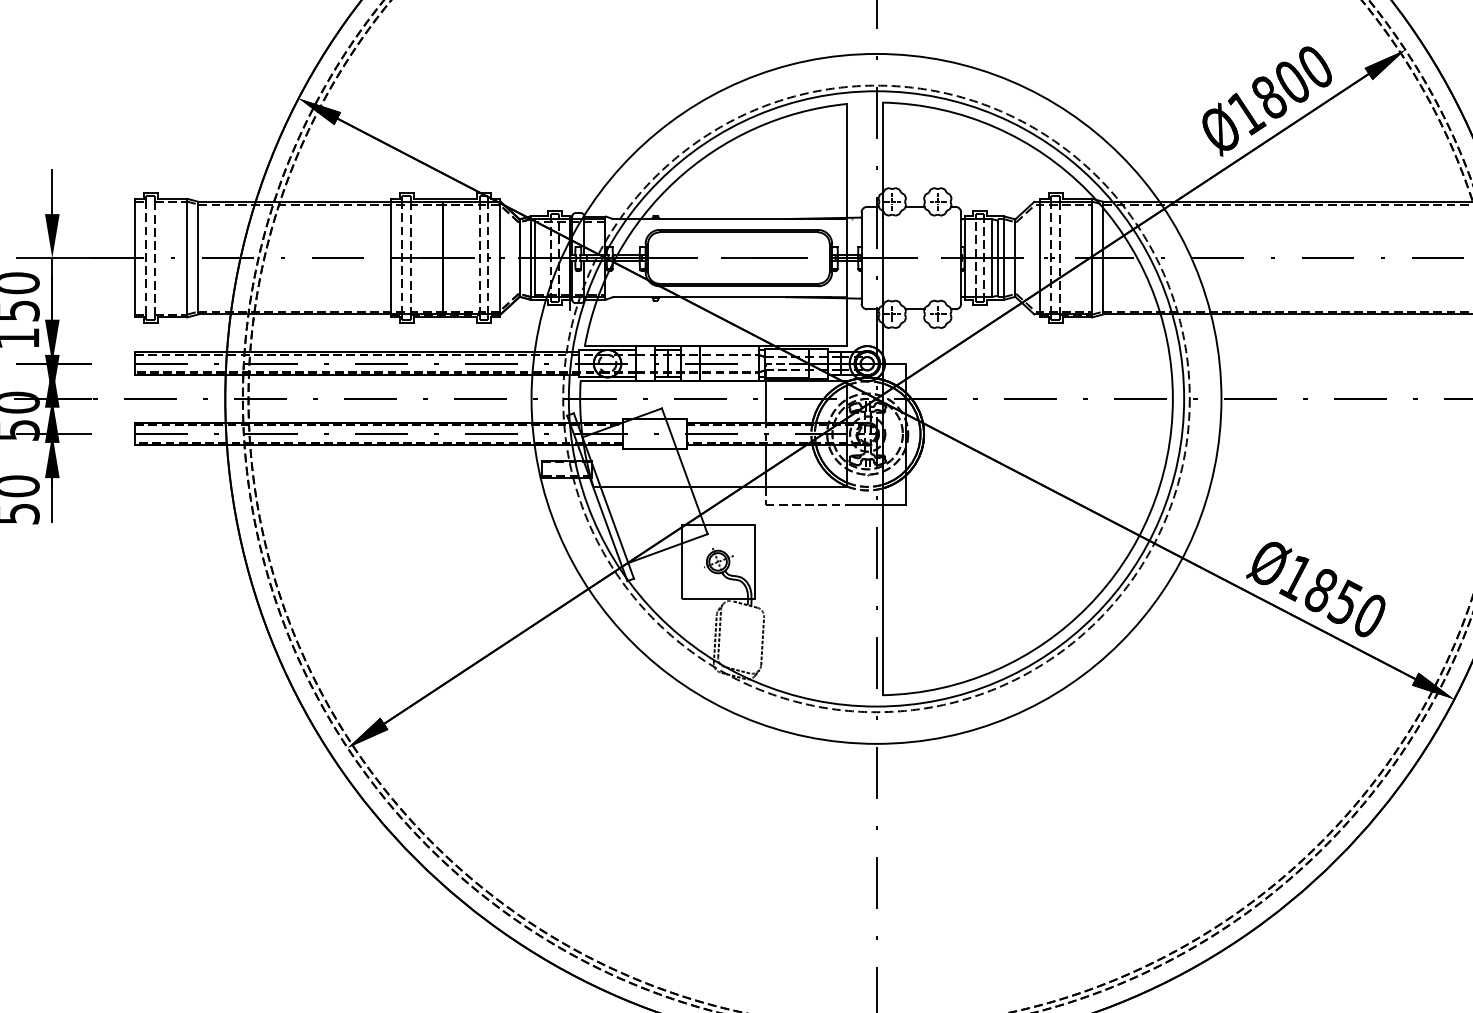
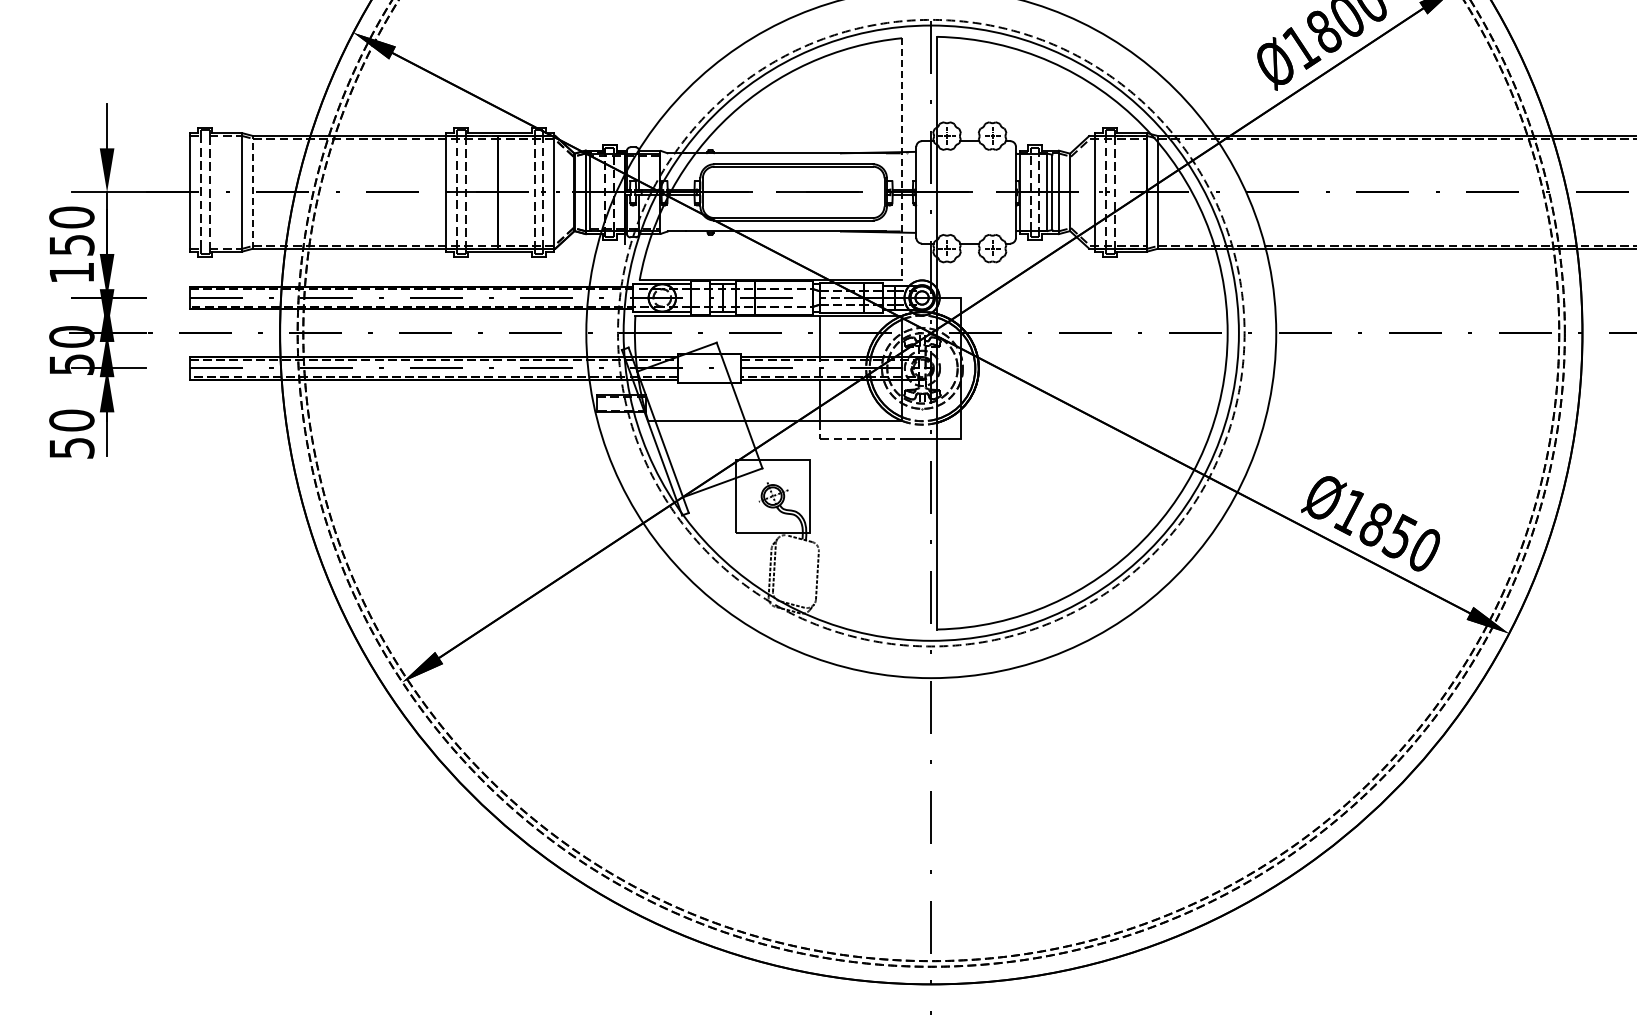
line: (847, 225) -> (902, 159), solid -> dashed
line: (198, 257) -> (253, 191), solid -> dashed

